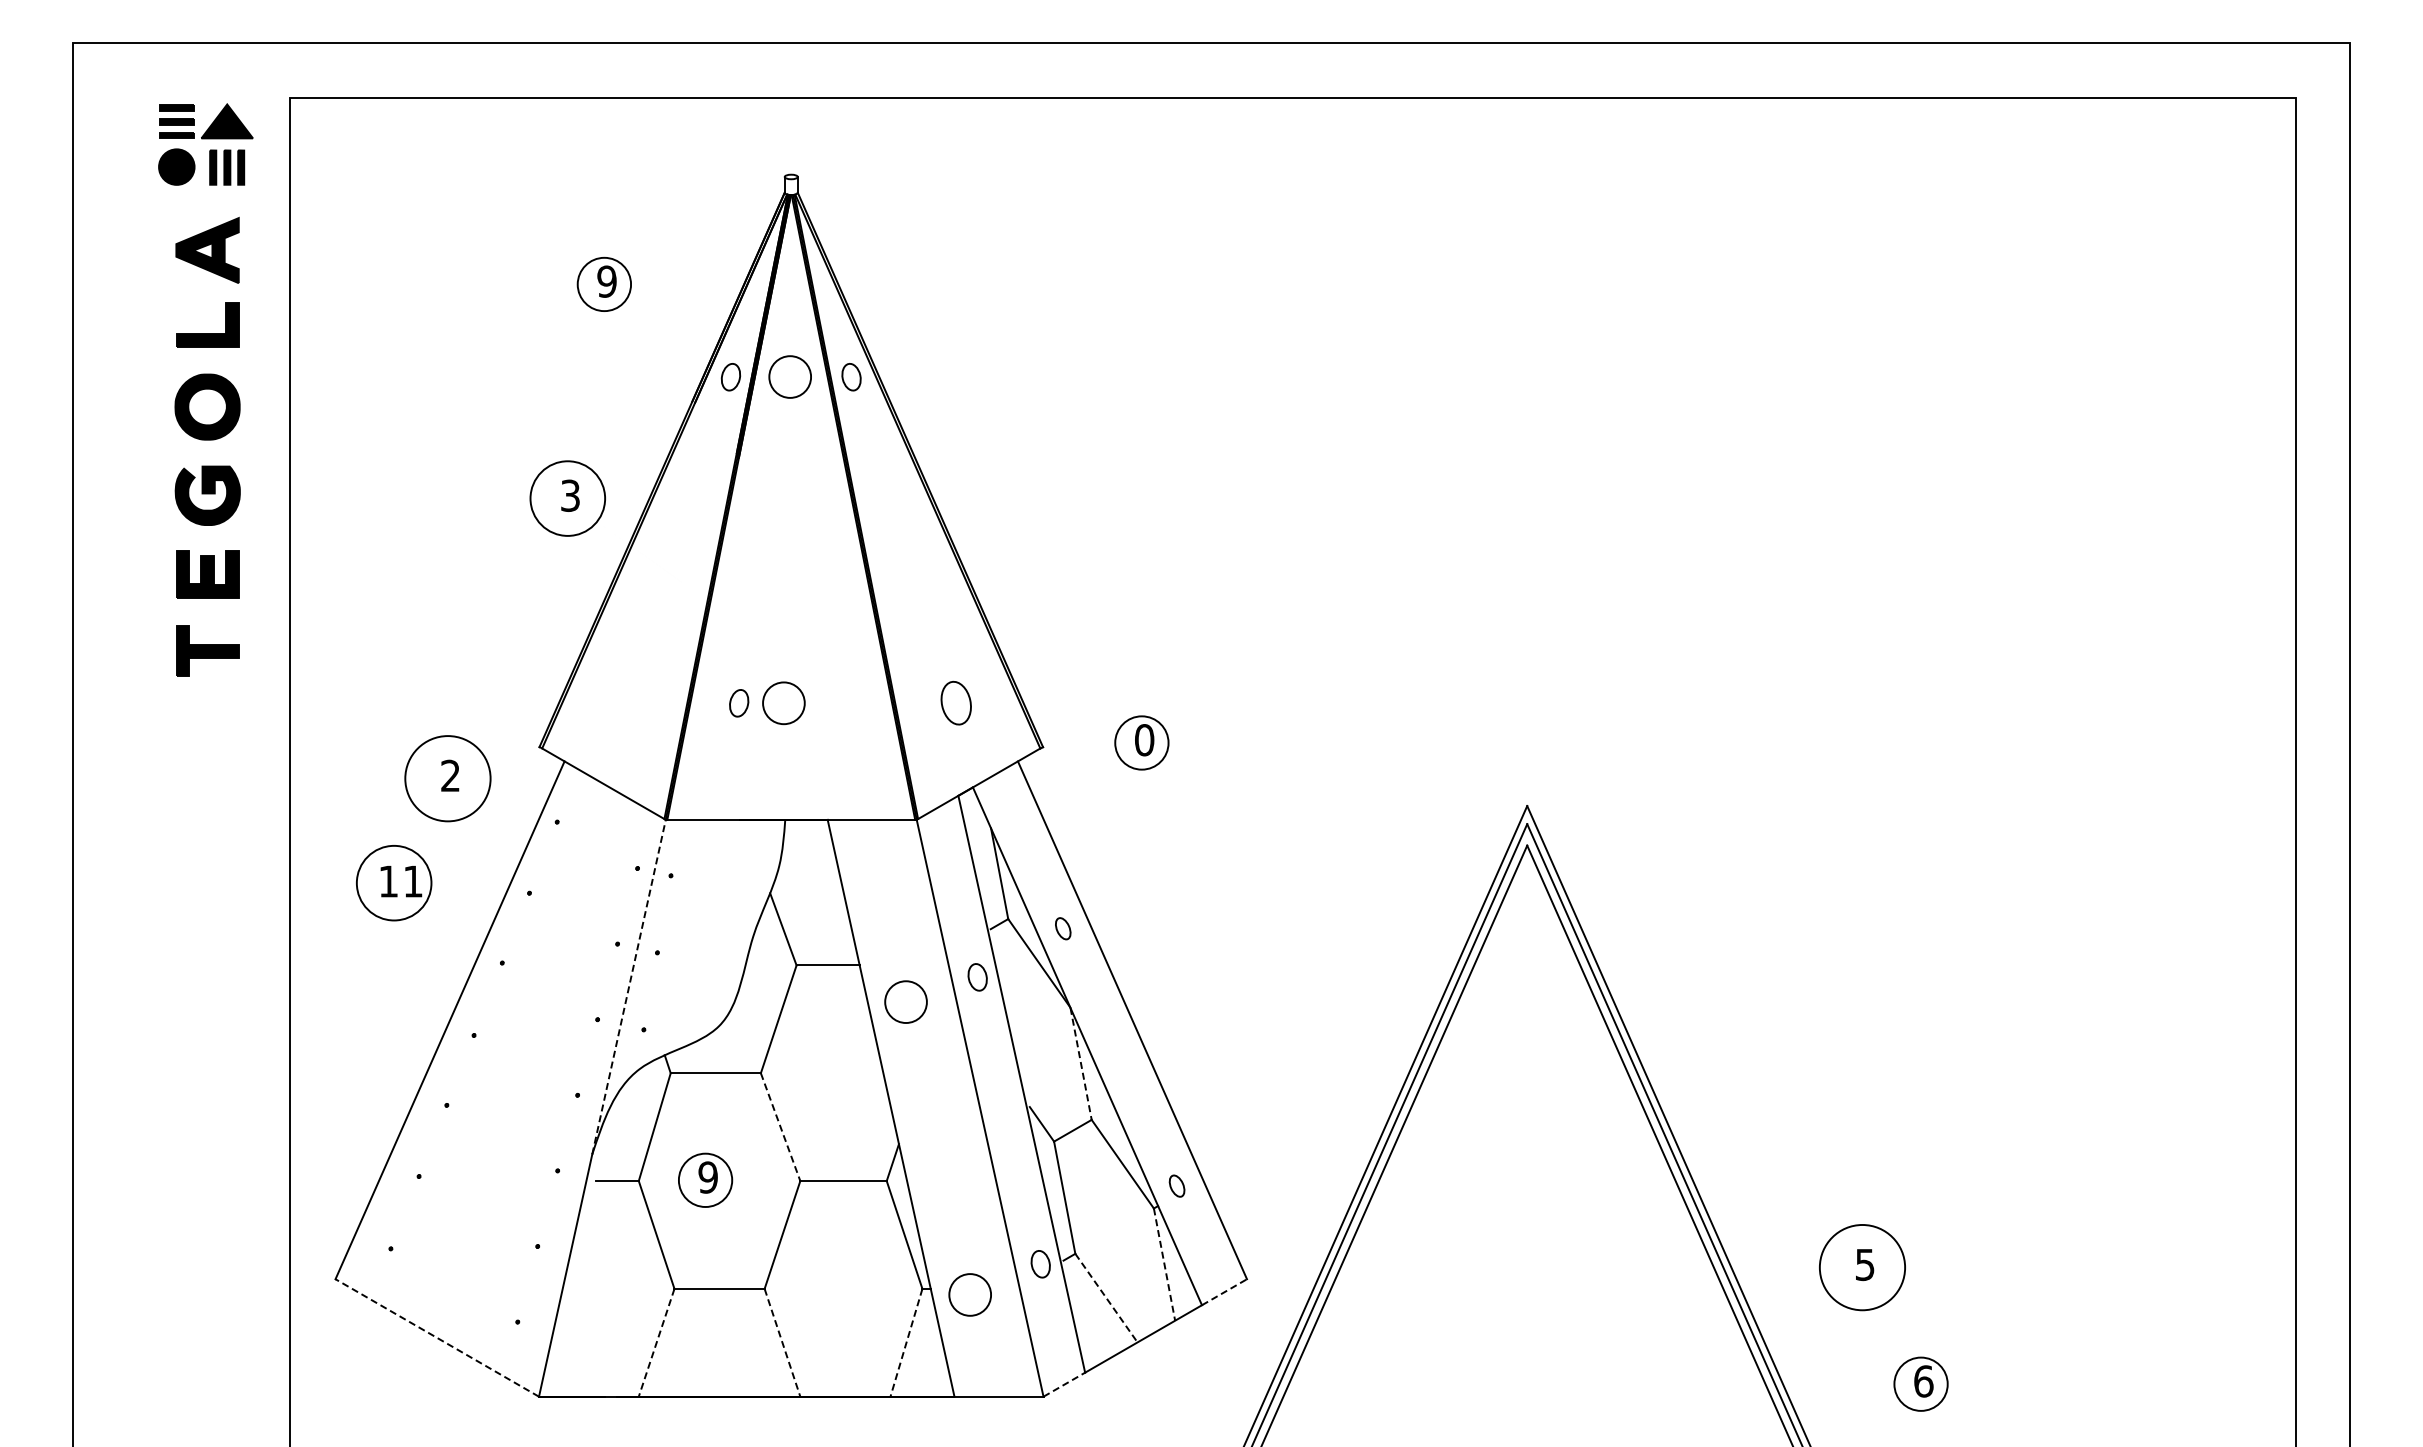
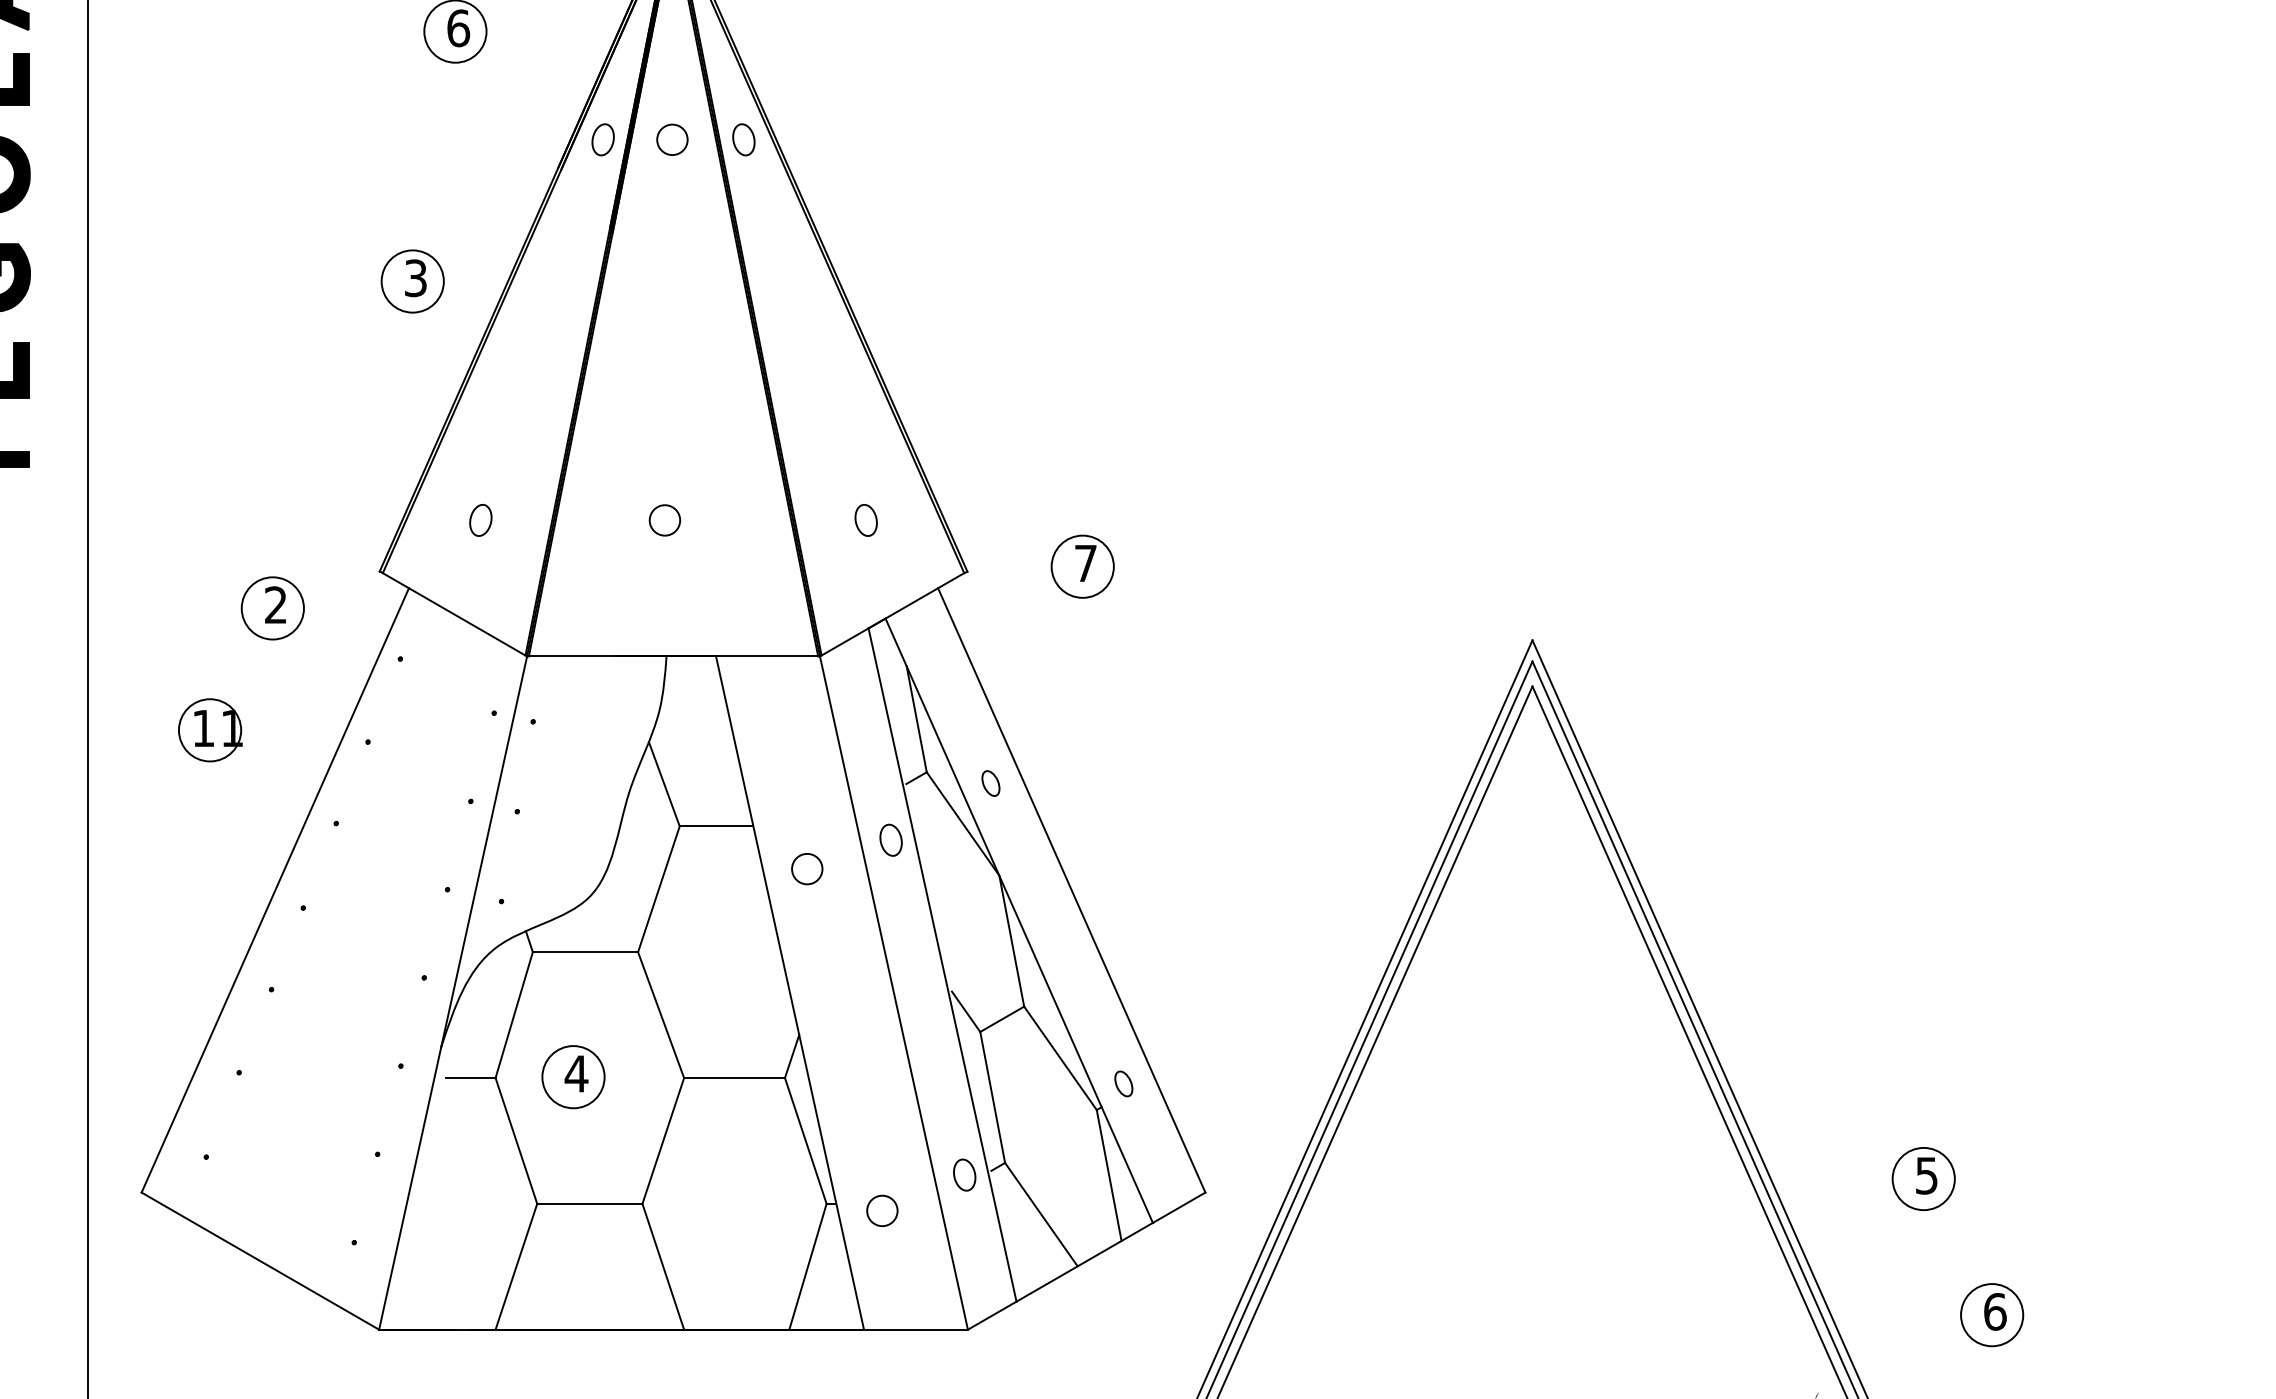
text: (606, 281) -> (457, 28), 9 -> 6
circle: (790, 377) -> (672, 140), size x0.62
circle: (567, 498) -> (412, 281), size x0.71
part: (739, 703) -> (481, 520), moved
circle: (783, 703) -> (664, 520), size x0.62
part: (956, 703) -> (866, 520), size x0.62
text: (1144, 740) -> (1085, 563), 0 -> 7
circle: (447, 778) -> (272, 608), size x0.62
circle: (393, 882) -> (209, 729), size x0.71
line: (629, 986) -> (484, 850), dashed -> solid
circle: (905, 1001) -> (806, 868), size x0.62
line: (1081, 1063) -> (1012, 940), dashed -> solid
line: (780, 1127) -> (660, 1015), dashed -> solid
text: (708, 1177) -> (576, 1073), 9 -> 4
line: (1164, 1265) -> (1109, 1176), dashed -> solid
circle: (1862, 1267) -> (1923, 1178), size x0.62
line: (1224, 1292) -> (1179, 1208), dashed -> solid
circle: (970, 1294) -> (882, 1210), size x0.62
line: (1106, 1298) -> (1041, 1215), dashed -> solid
line: (436, 1337) -> (259, 1260), dashed -> solid
line: (656, 1342) -> (516, 1266), dashed -> solid
line: (782, 1342) -> (663, 1266), dashed -> solid
line: (906, 1343) -> (808, 1267), dashed -> solid
line: (1064, 1384) -> (992, 1315), dashed -> solid

